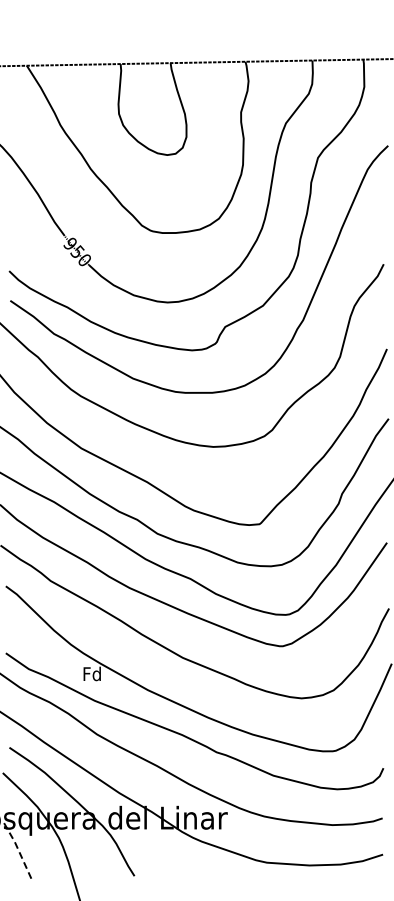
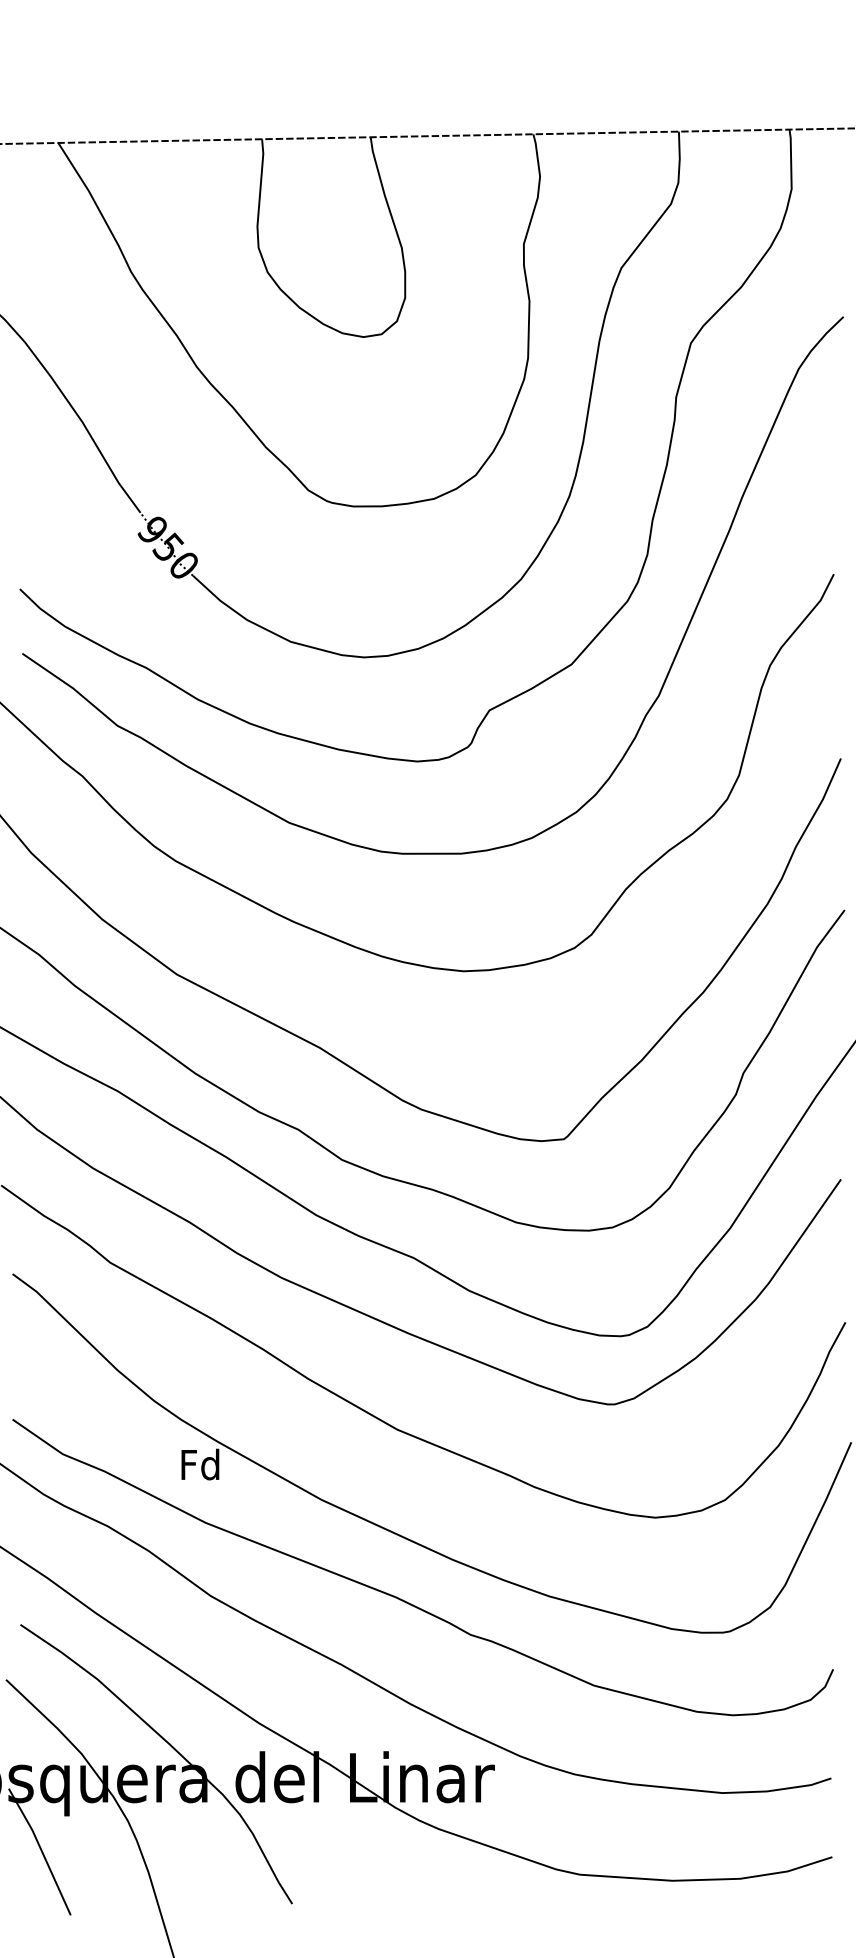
line: (19, 851) -> (42, 1850), dashed -> solid

